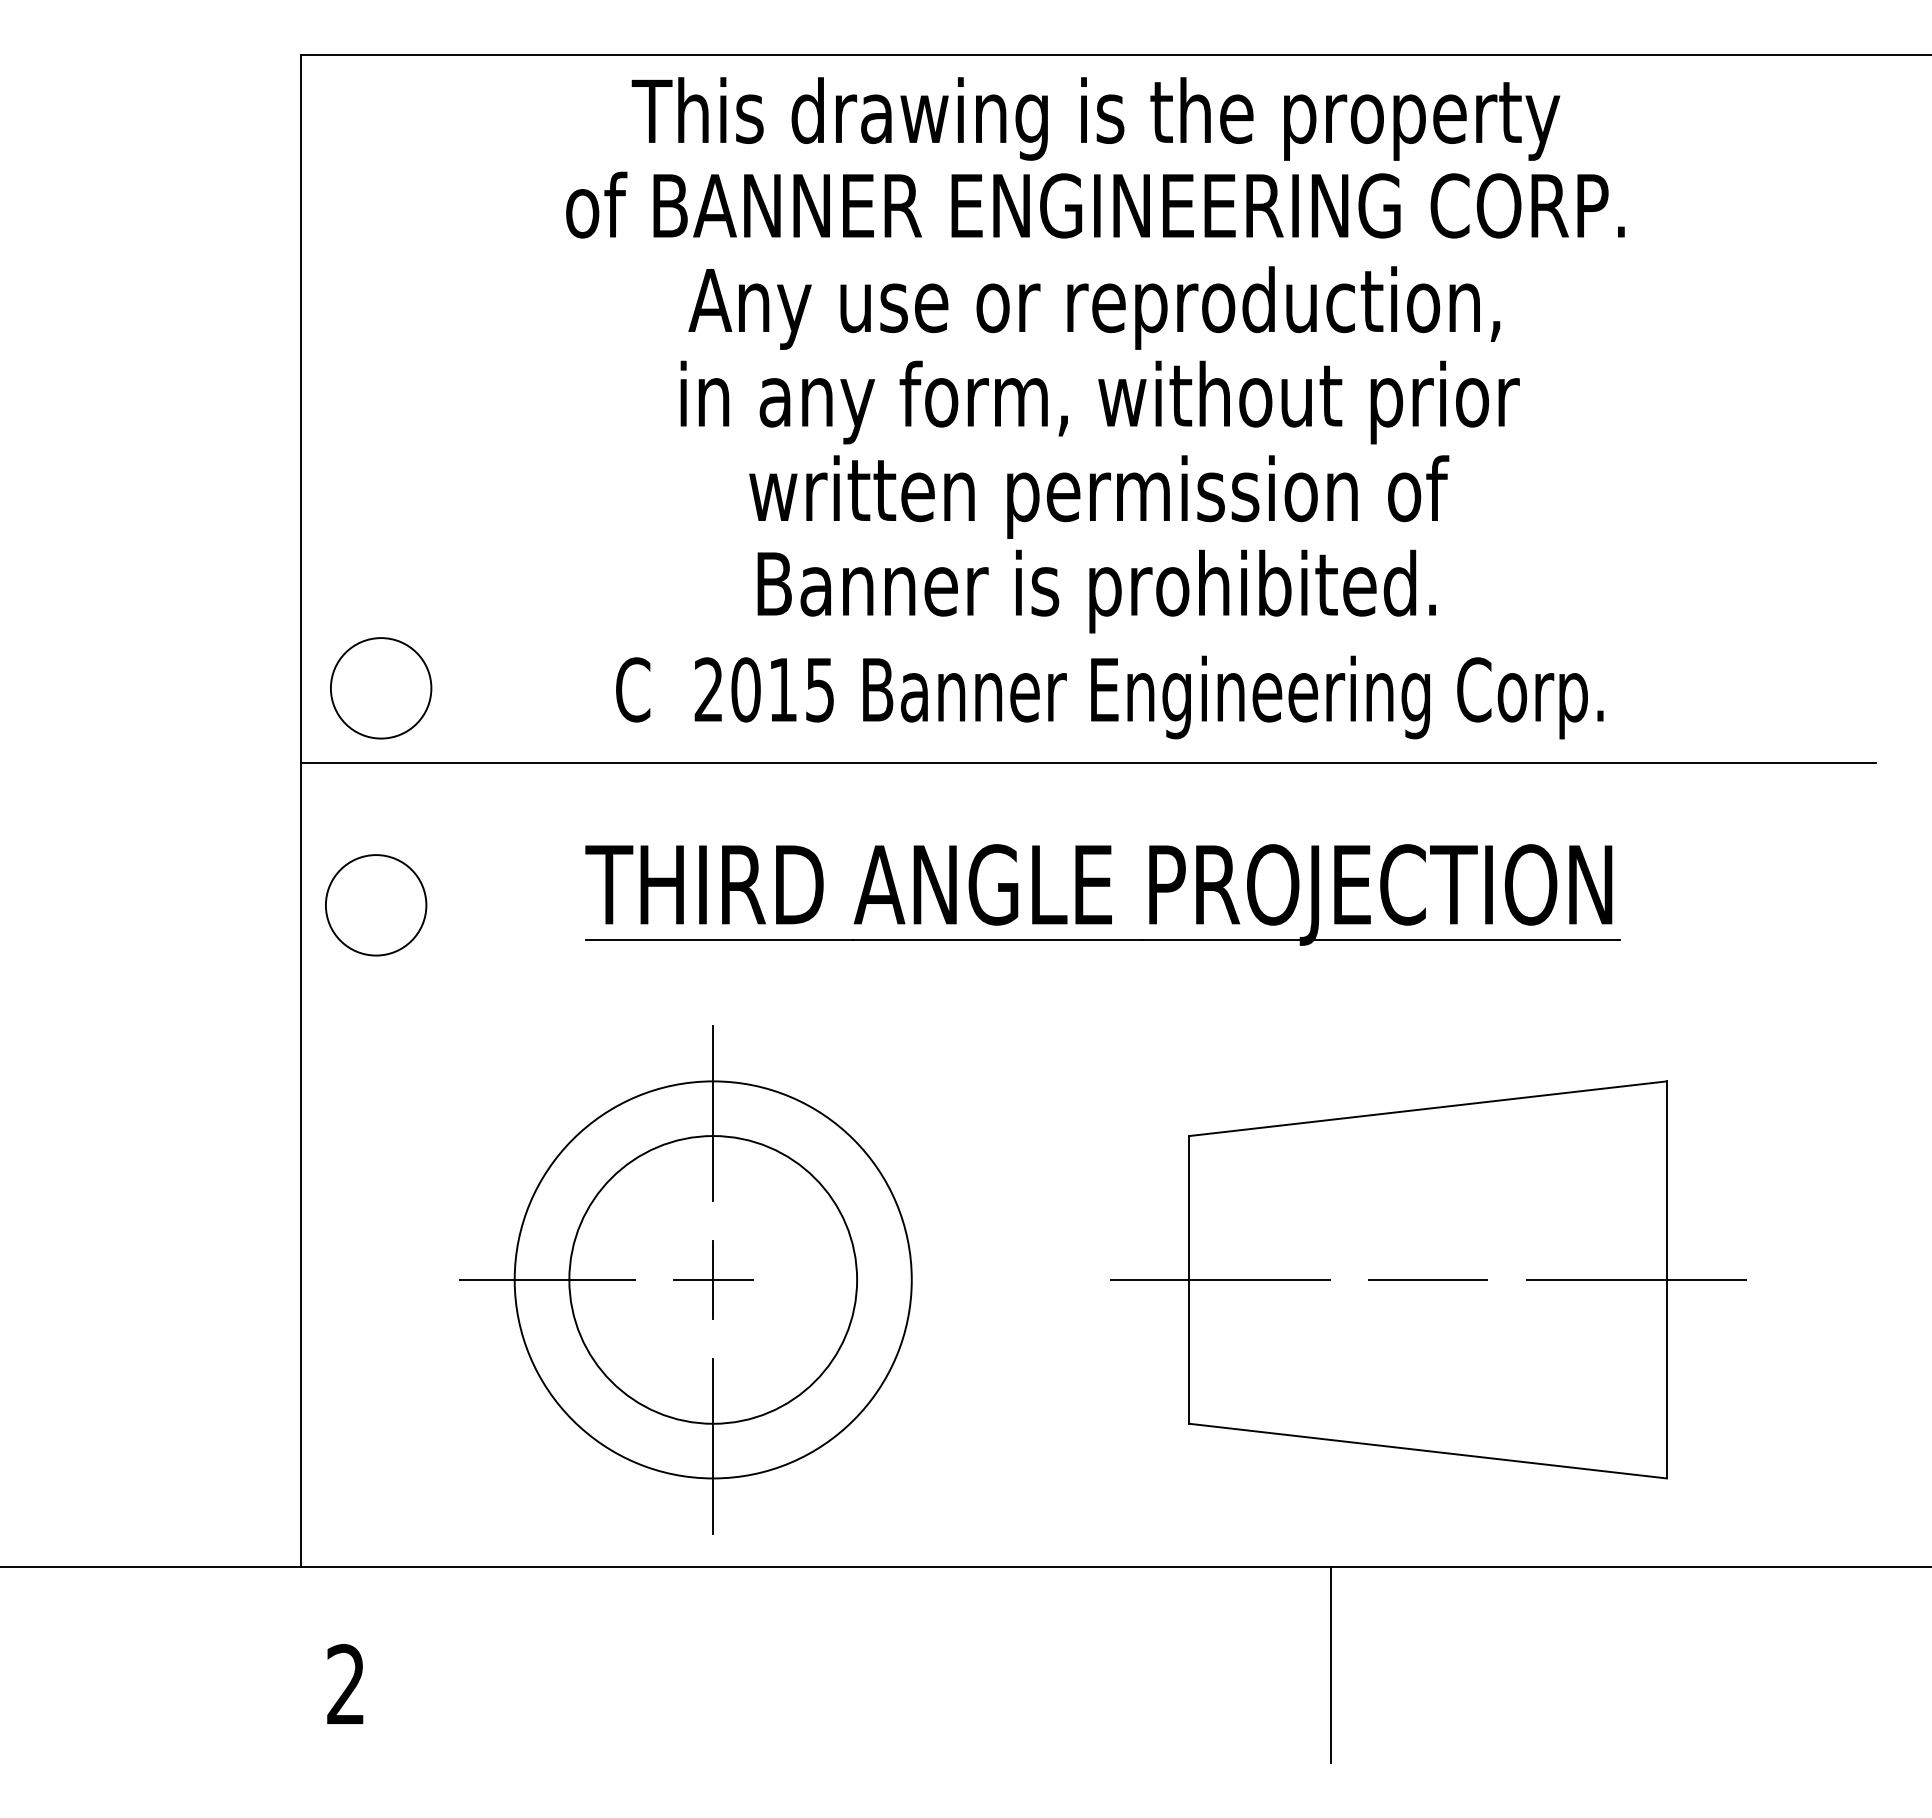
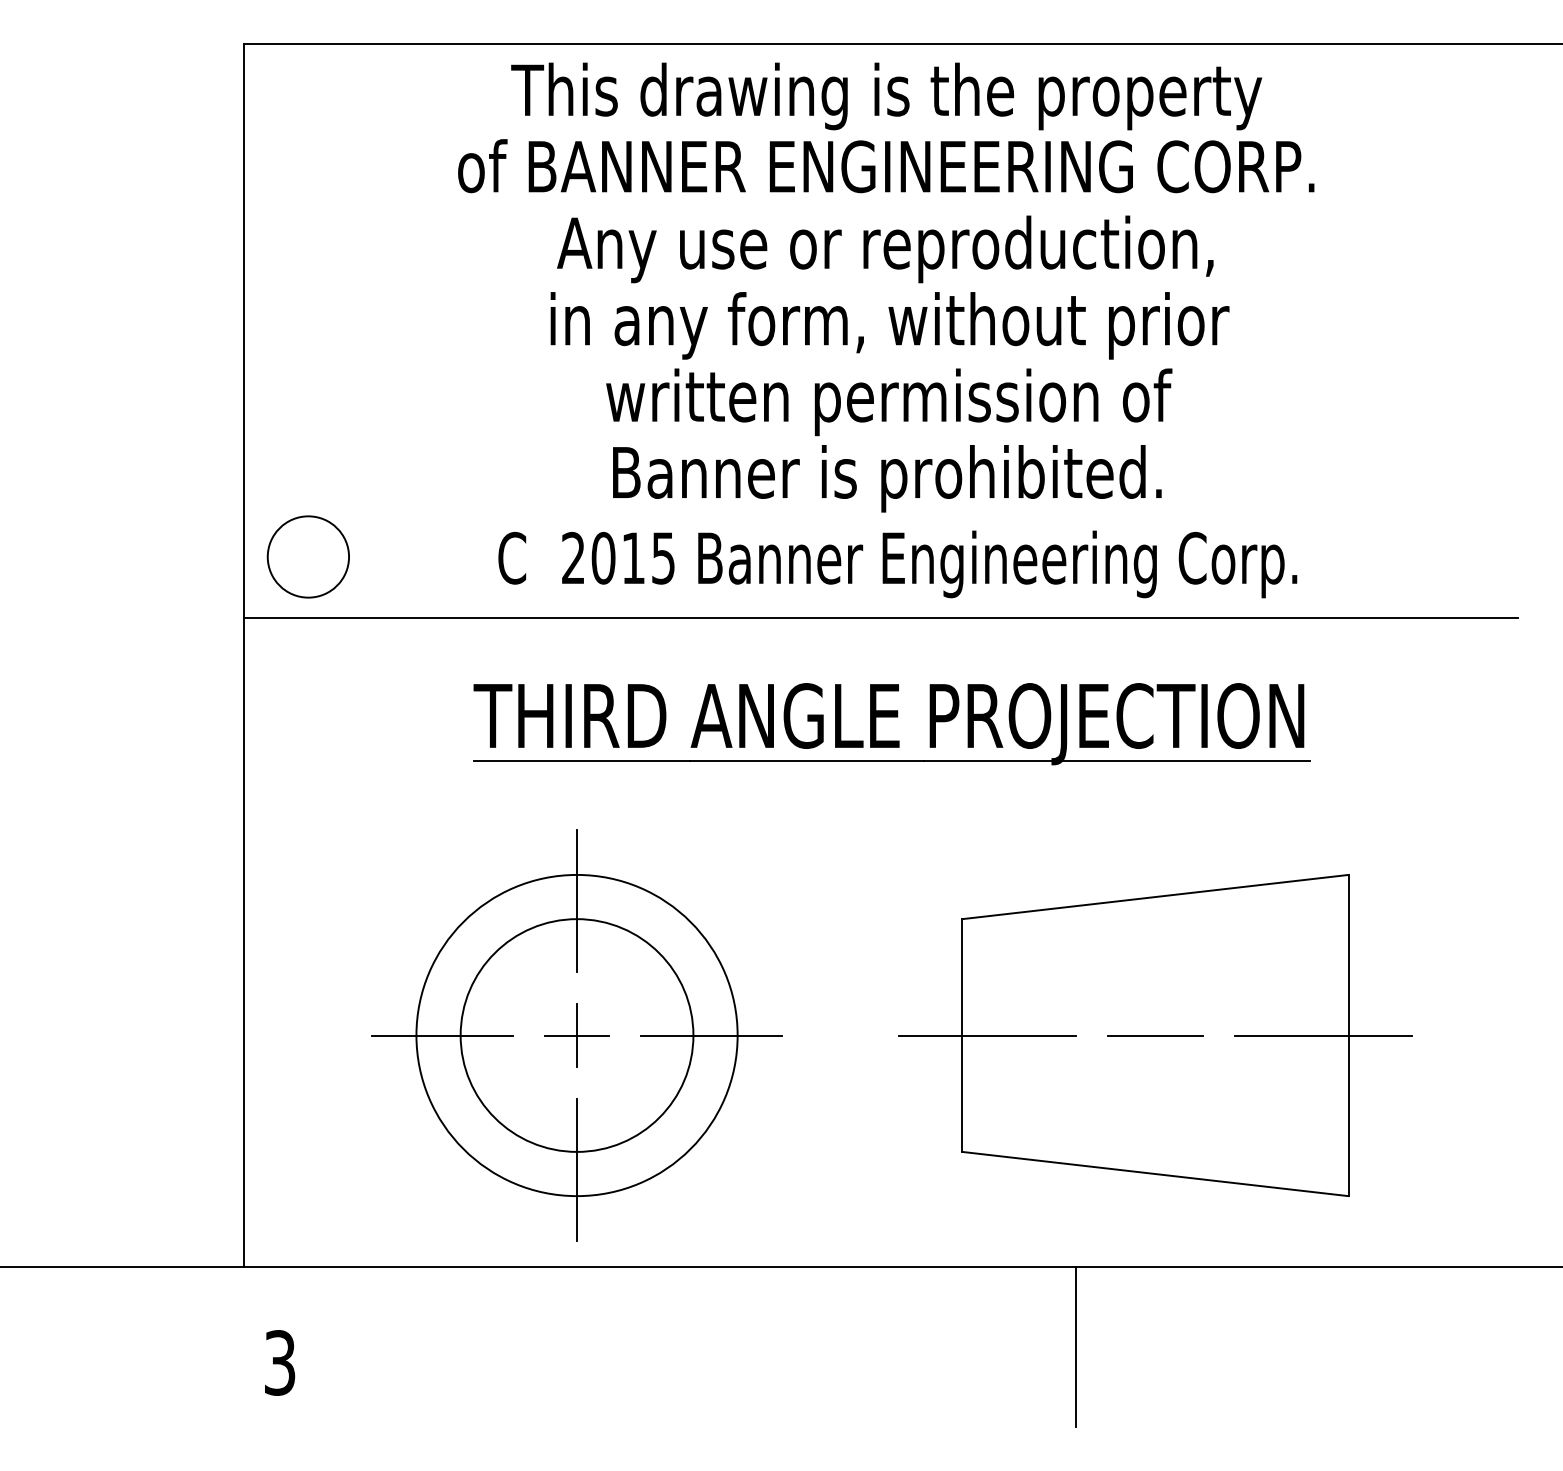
circle: (376, 905) -> (304, 732), removed
line: (879, 1279) -> (711, 1035), added
text: (345, 1684) -> (279, 1362), 2 -> 3

